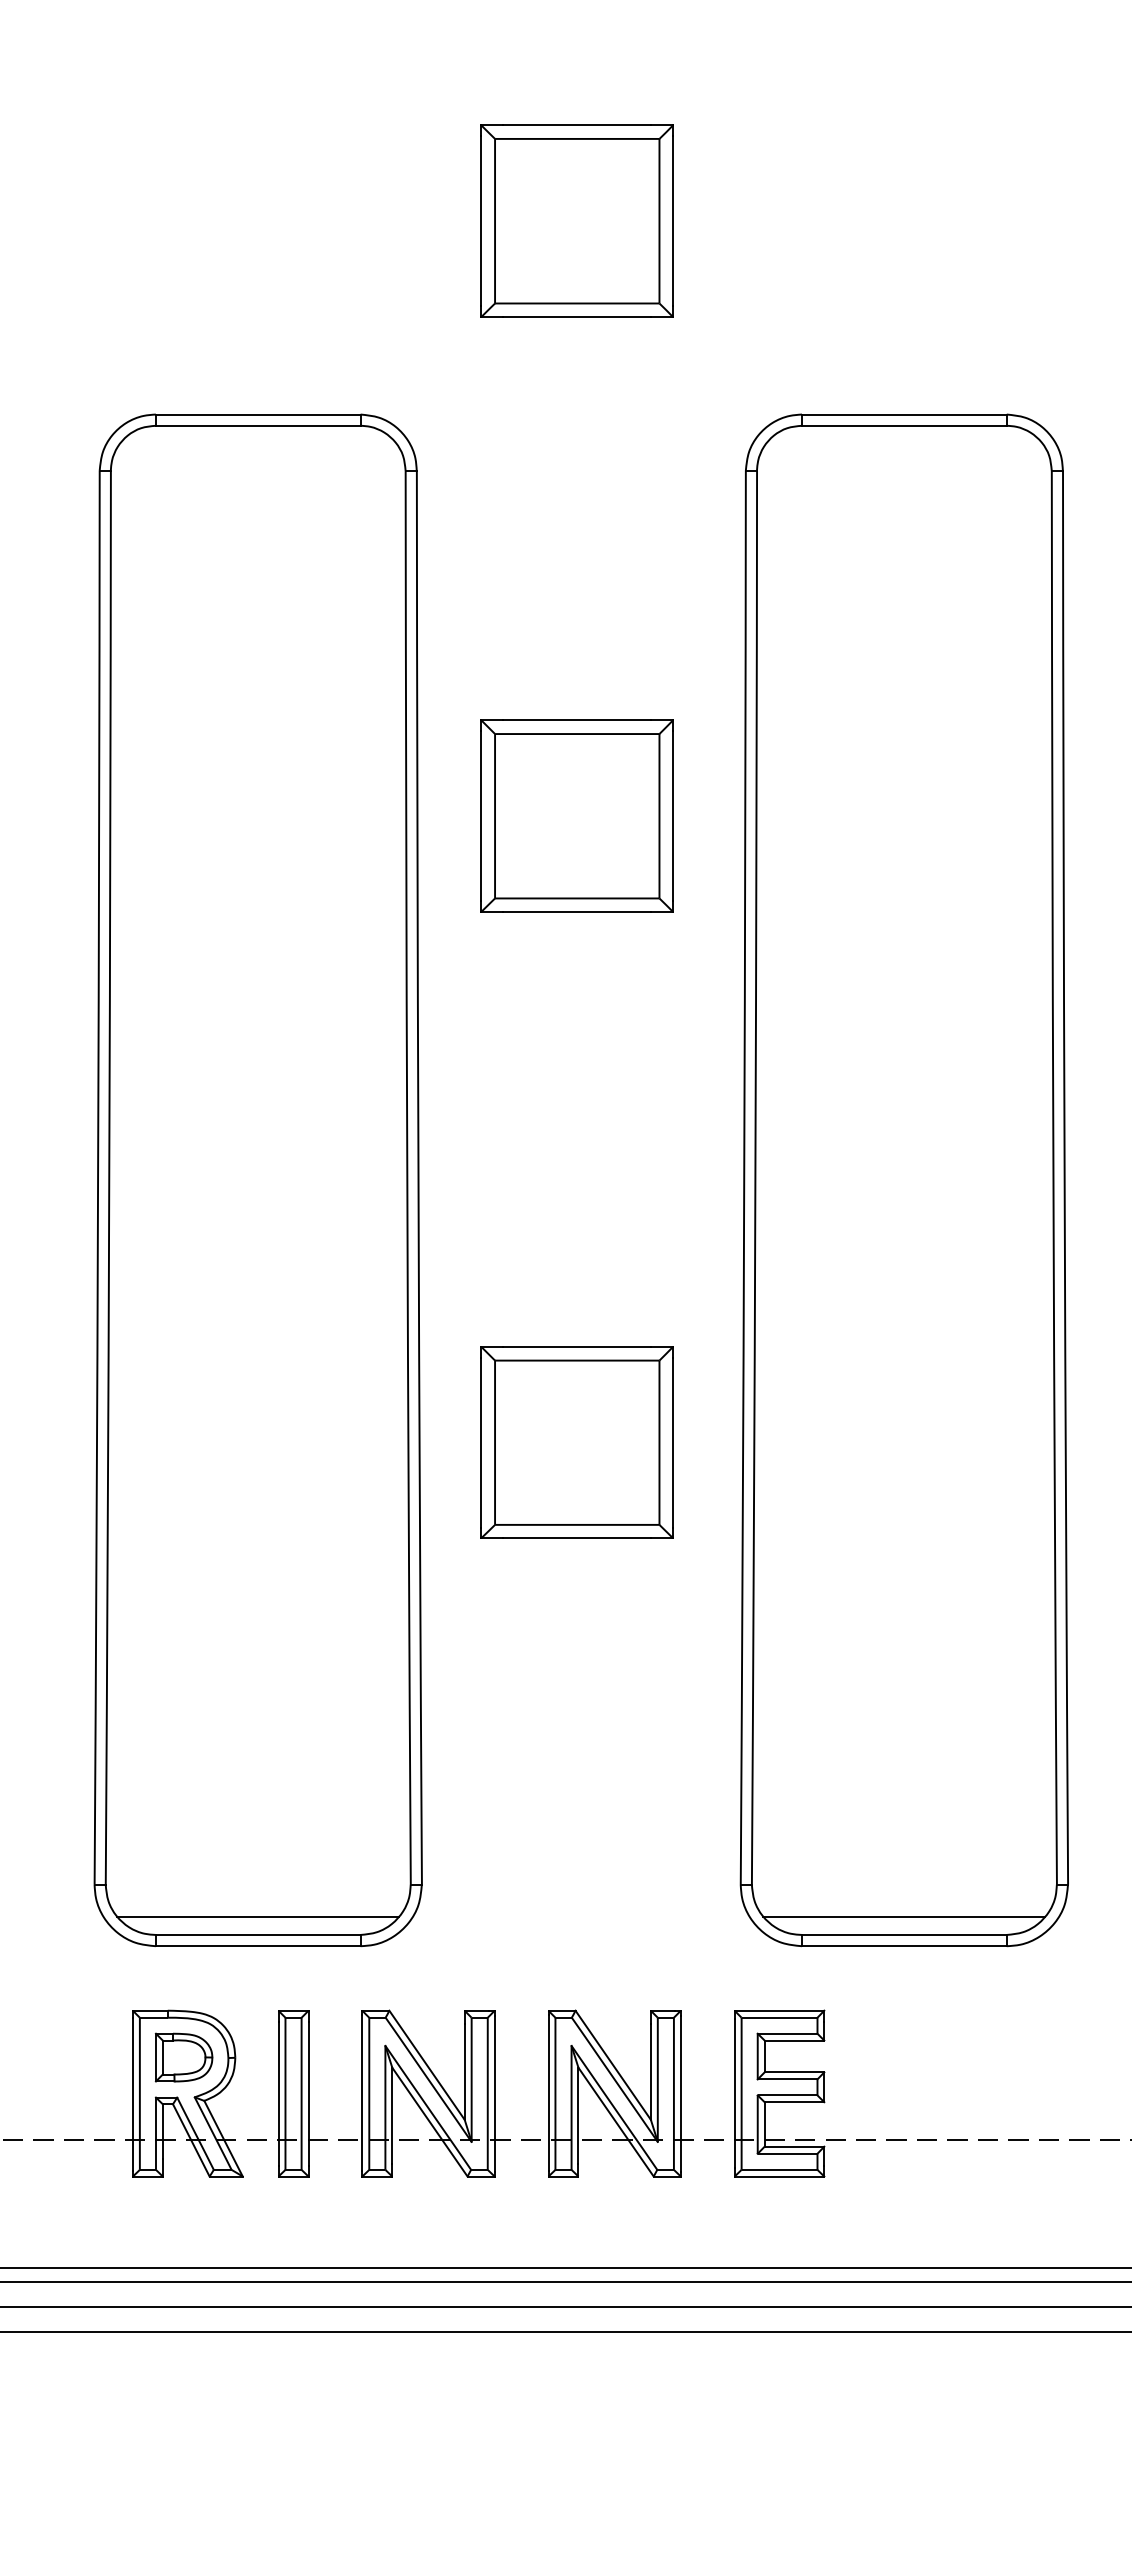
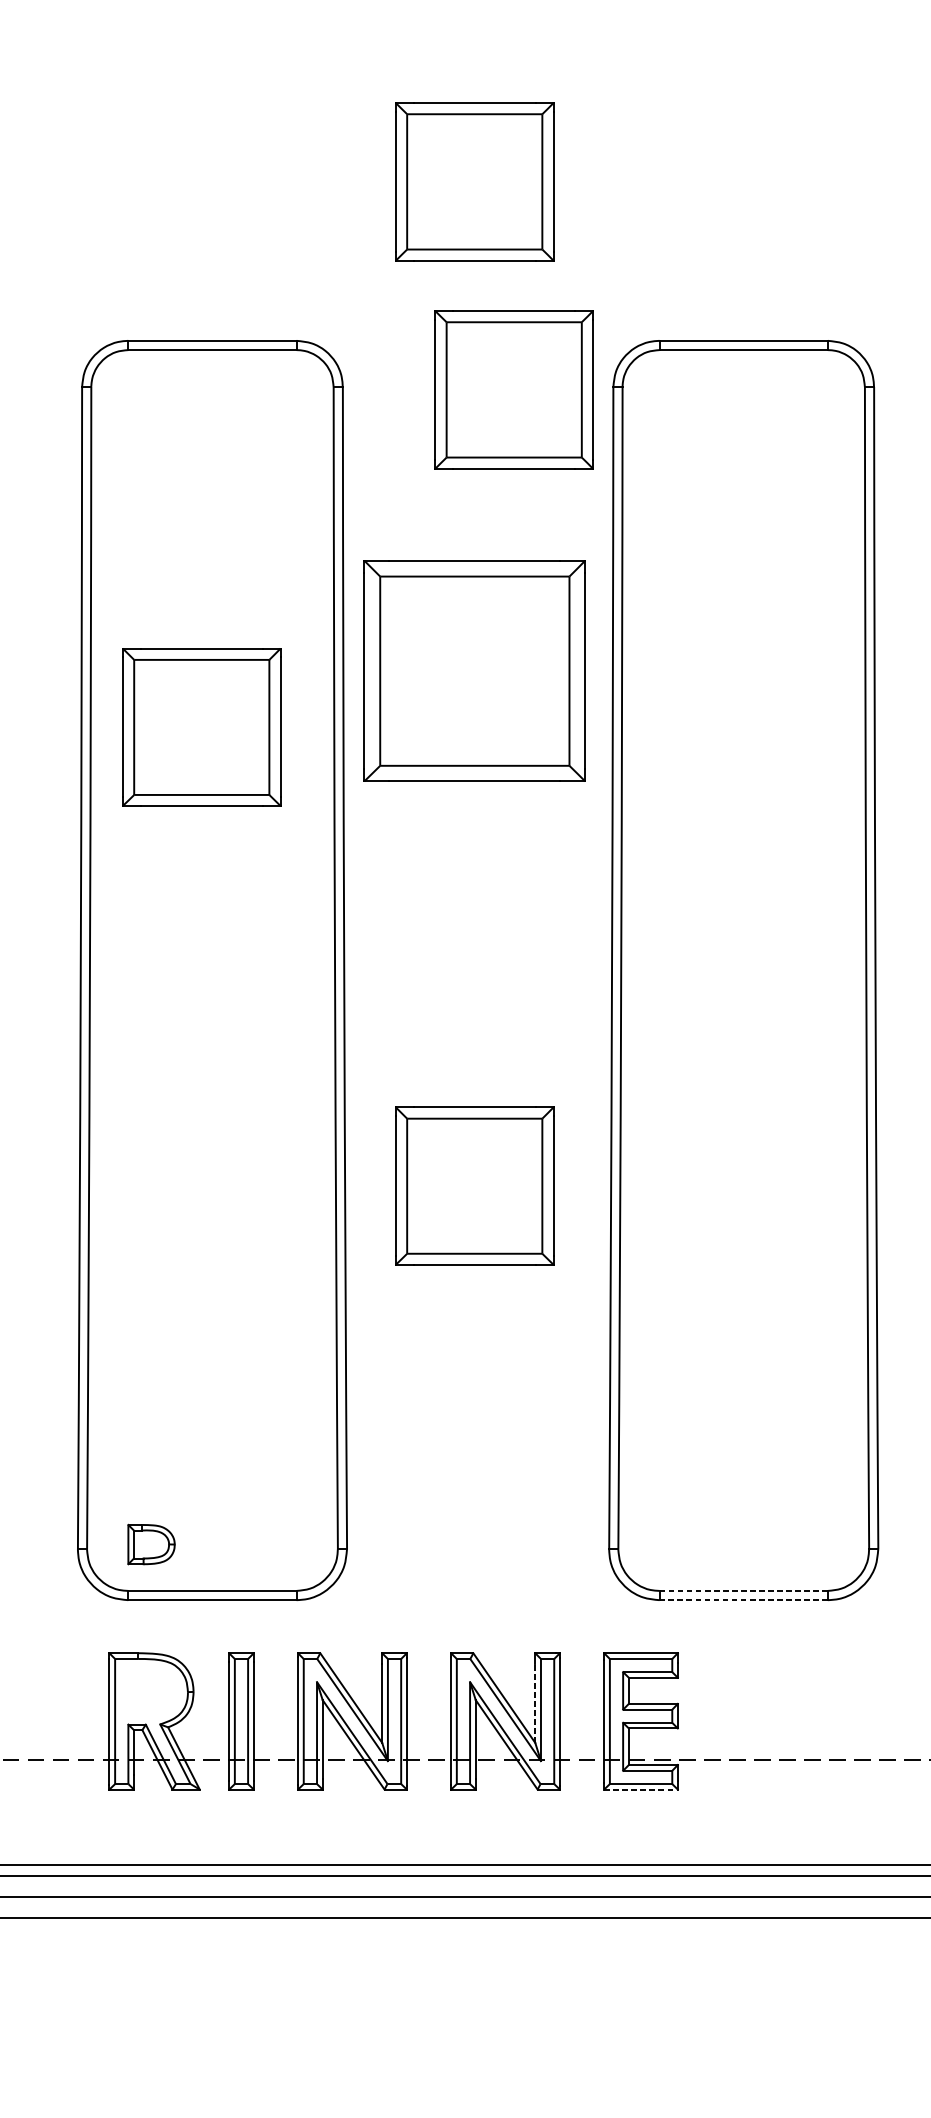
part: (624, 473) -> (513, 389), added
part: (576, 815) -> (474, 670), size x1.4
part: (244, 884) -> (201, 727), added
line: (257, 1916) -> (211, 1575), removed
line: (903, 1916) -> (742, 1575), removed
line: (904, 1934) -> (743, 1590), solid -> dashed
line: (903, 1946) -> (742, 1600), solid -> dashed
part: (183, 2057) -> (151, 1544), moved
line: (650, 2071) -> (534, 1703), solid -> dashed
line: (779, 2176) -> (641, 1789), solid -> dashed

